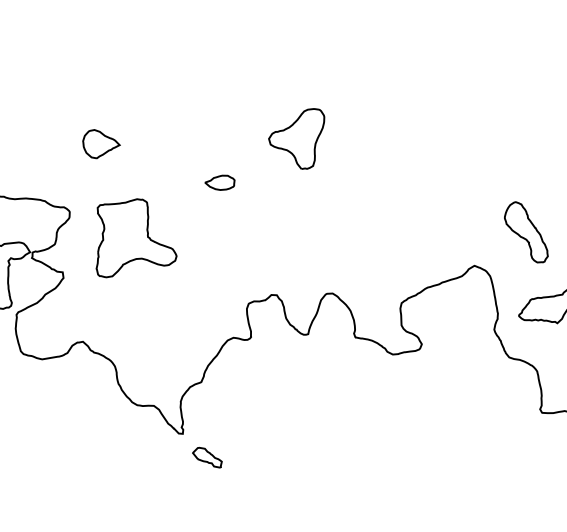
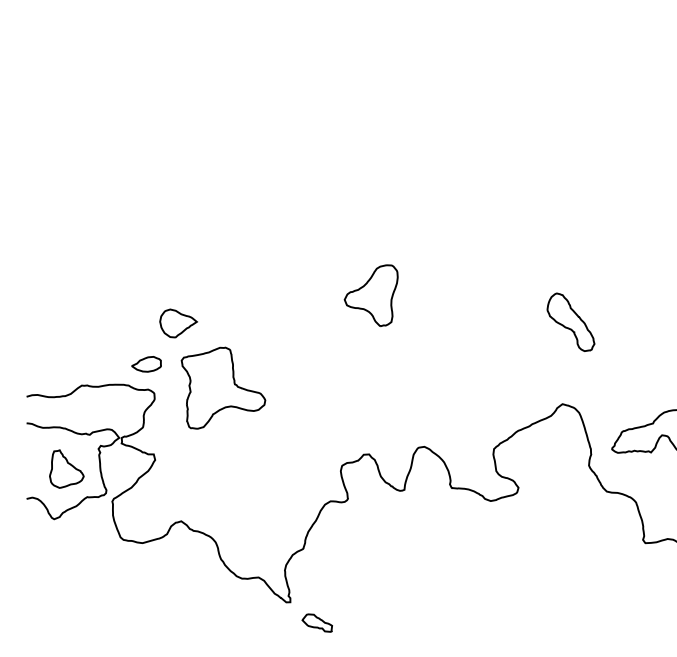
part: (219, 182) -> (146, 364), moved
part: (526, 231) -> (570, 321), moved
part: (136, 239) -> (223, 387), moved

